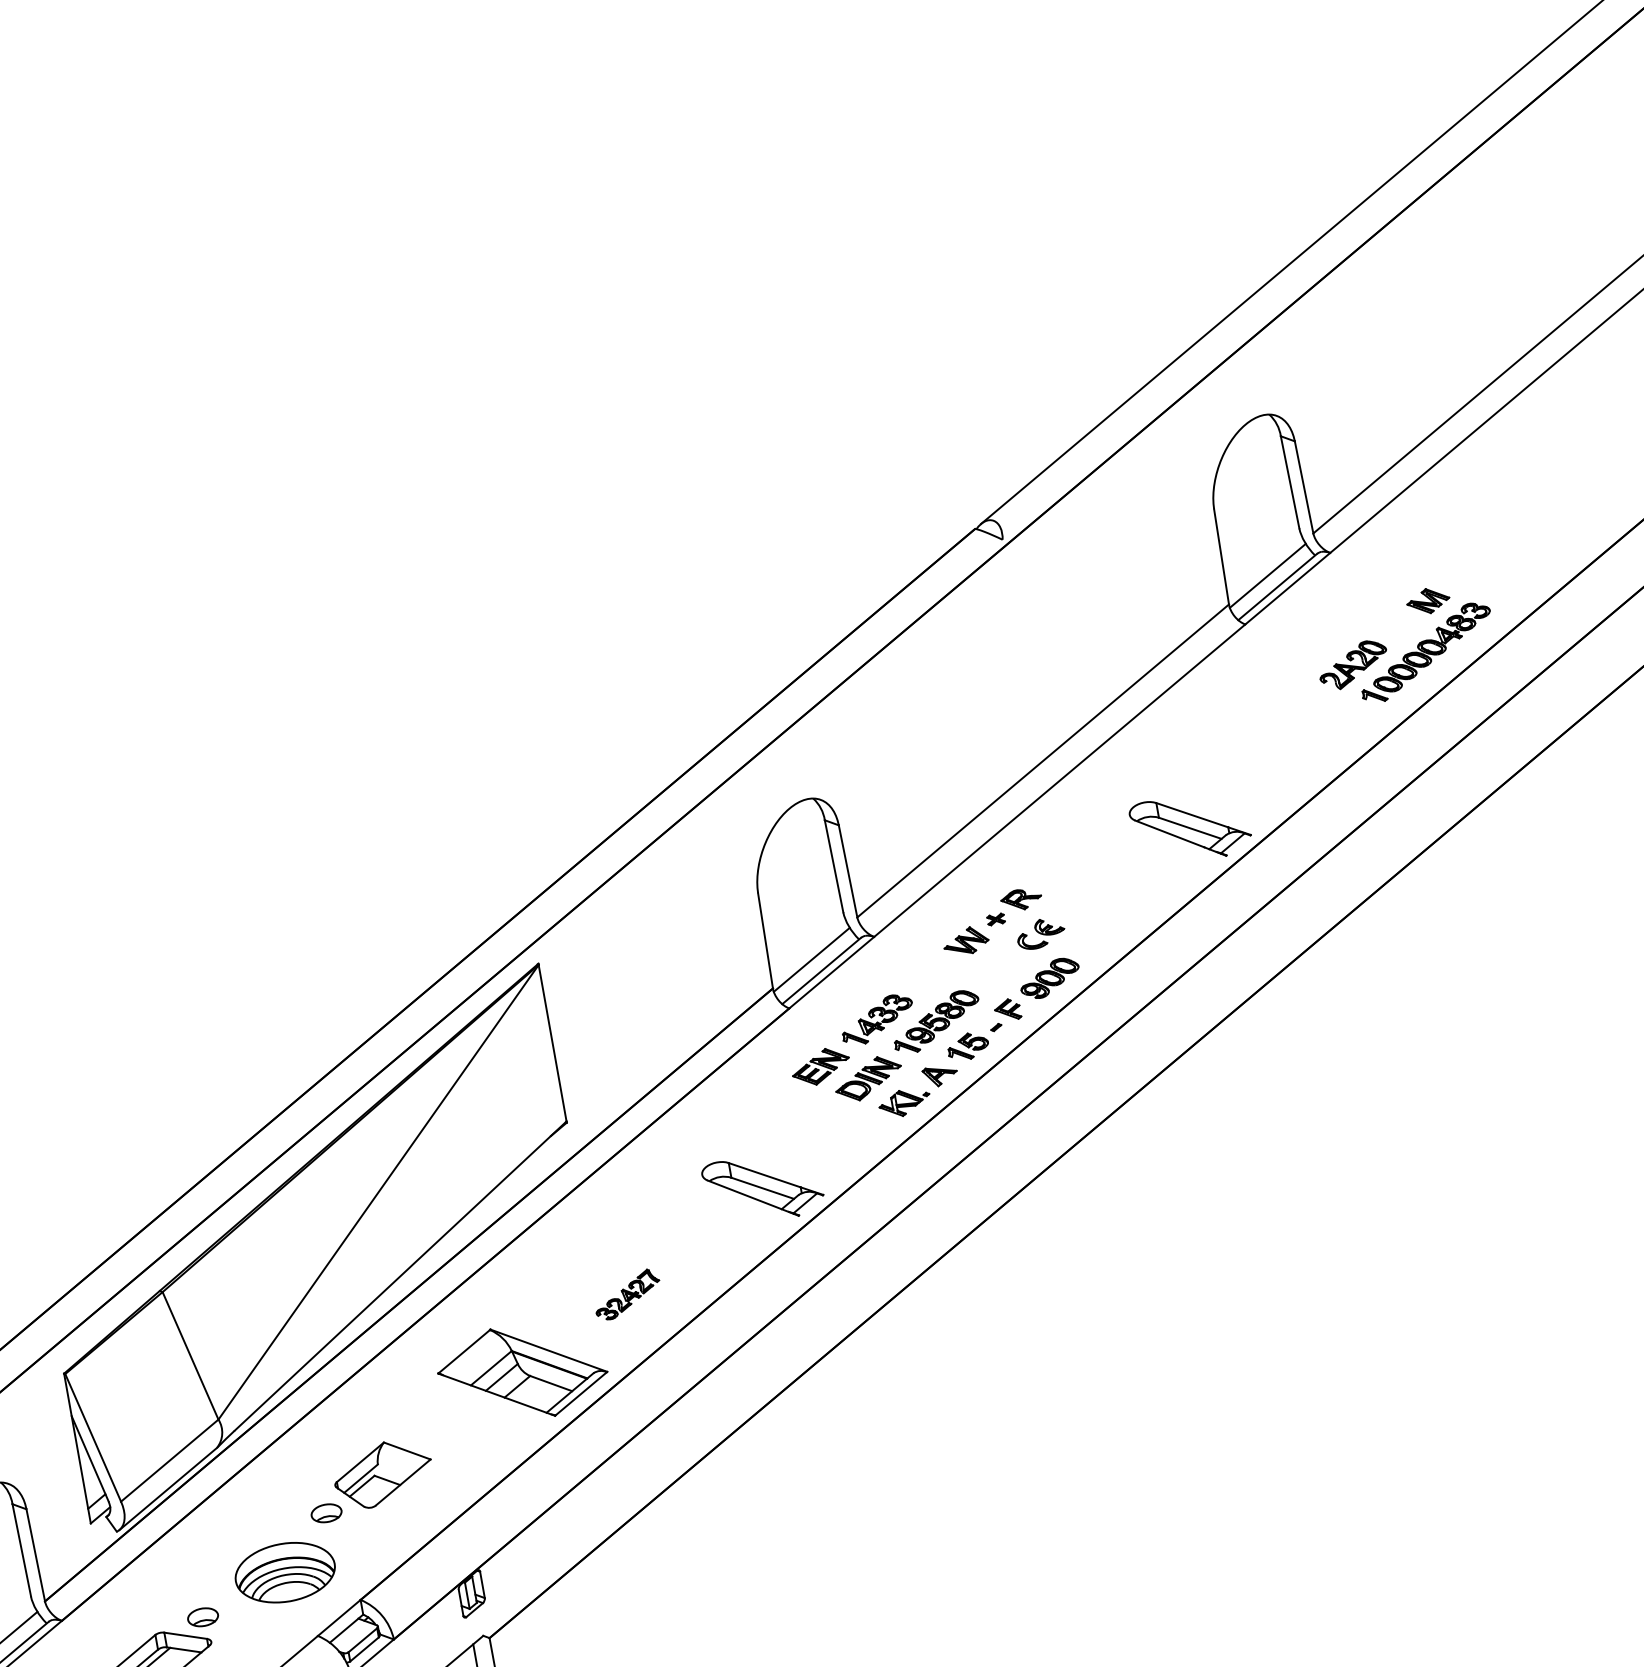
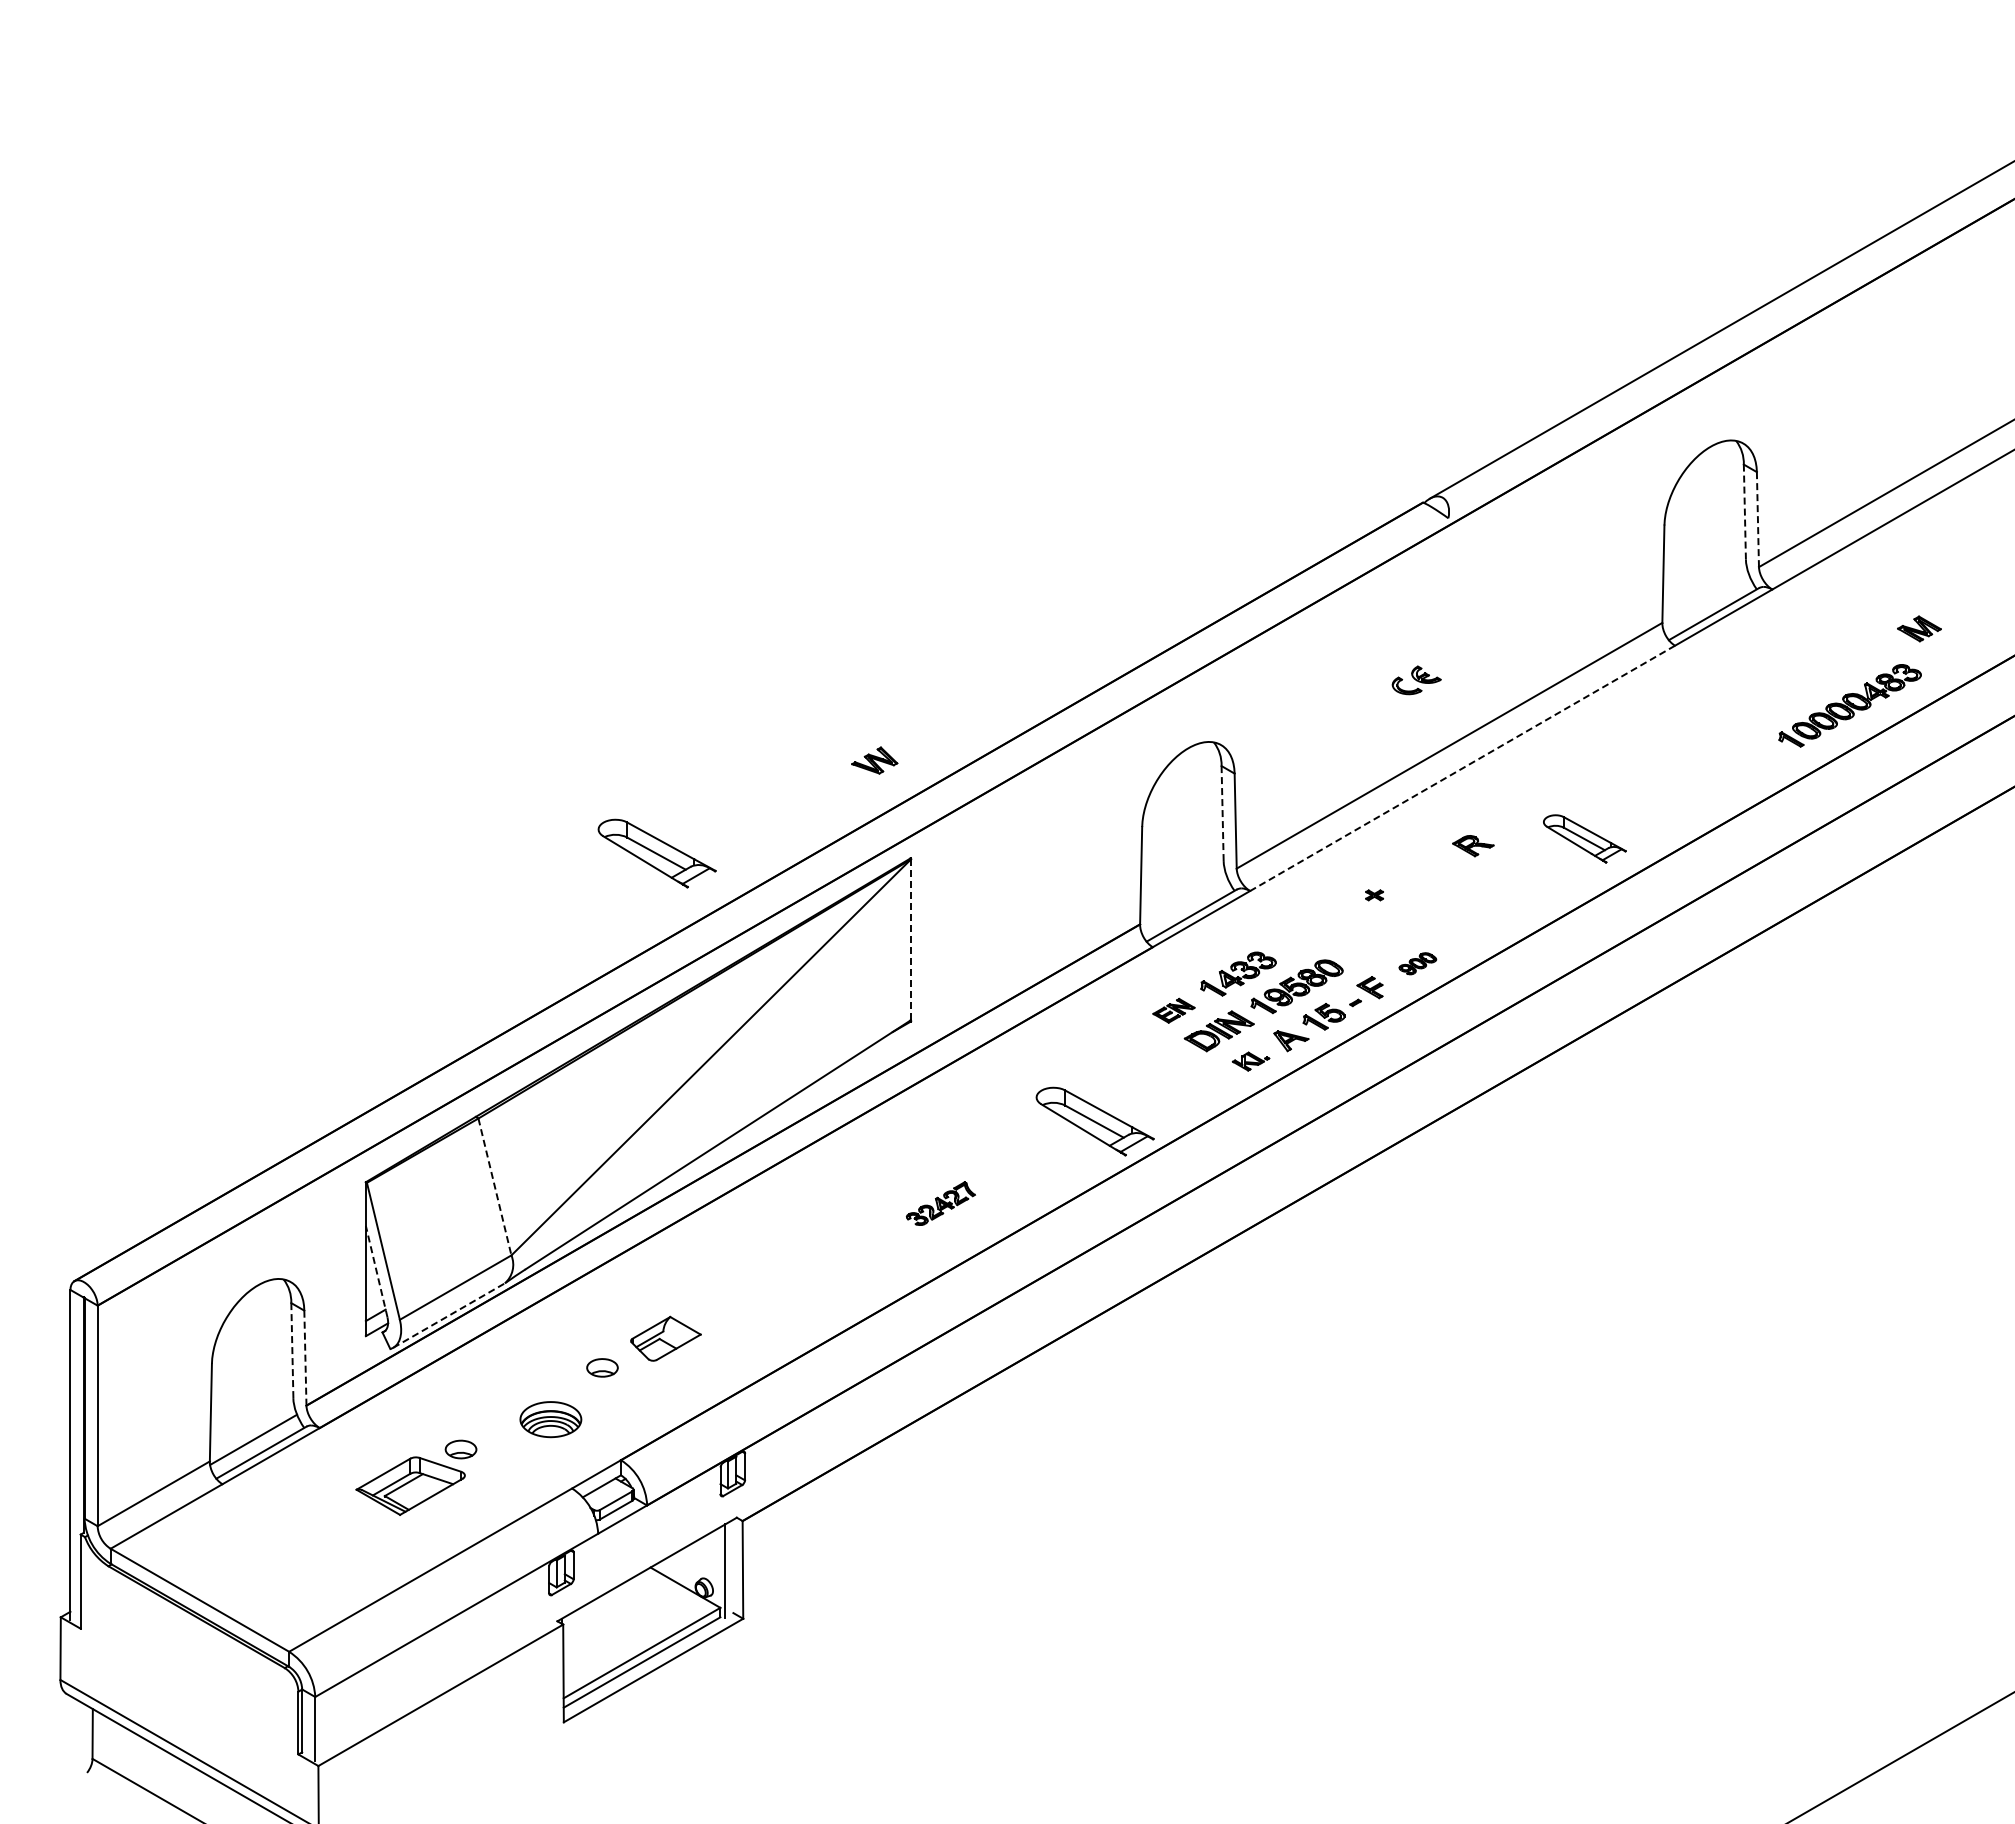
line: (1289, 482) -> (1744, 512), solid -> dashed
line: (1303, 487) -> (1757, 519), solid -> dashed
line: (1267, 576) -> (1705, 601), removed
part: (1428, 600) -> (1919, 628), moved
part: (1353, 665) -> (1775, 705), removed
line: (1059, 780) -> (1462, 768), solid -> dashed
part: (1190, 827) -> (1584, 838), size x0.7
line: (833, 866) -> (1222, 813), solid -> dashed
part: (1021, 900) -> (1473, 846), moved
part: (1040, 933) -> (1416, 680), moved
part: (965, 941) -> (874, 760), moved
line: (811, 959) -> (1183, 902), removed
part: (1049, 978) -> (1417, 963), size x0.6
part: (289, 1003) -> (656, 853), added
line: (552, 1042) -> (910, 939), solid -> dashed
part: (820, 1066) -> (1173, 1010), size x0.7
part: (904, 1102) -> (1250, 1061), size x0.7
line: (191, 1356) -> (495, 1187), solid -> dashed
part: (522, 1372) -> (822, 1262), removed
line: (89, 1458) -> (376, 1271), solid -> dashed
part: (382, 1473) -> (665, 1338), size x0.7
line: (168, 1488) -> (449, 1315), solid -> dashed
line: (21, 1550) -> (292, 1350), solid -> dashed
line: (35, 1555) -> (305, 1358), solid -> dashed
part: (284, 1572) -> (550, 1419), size x0.6

